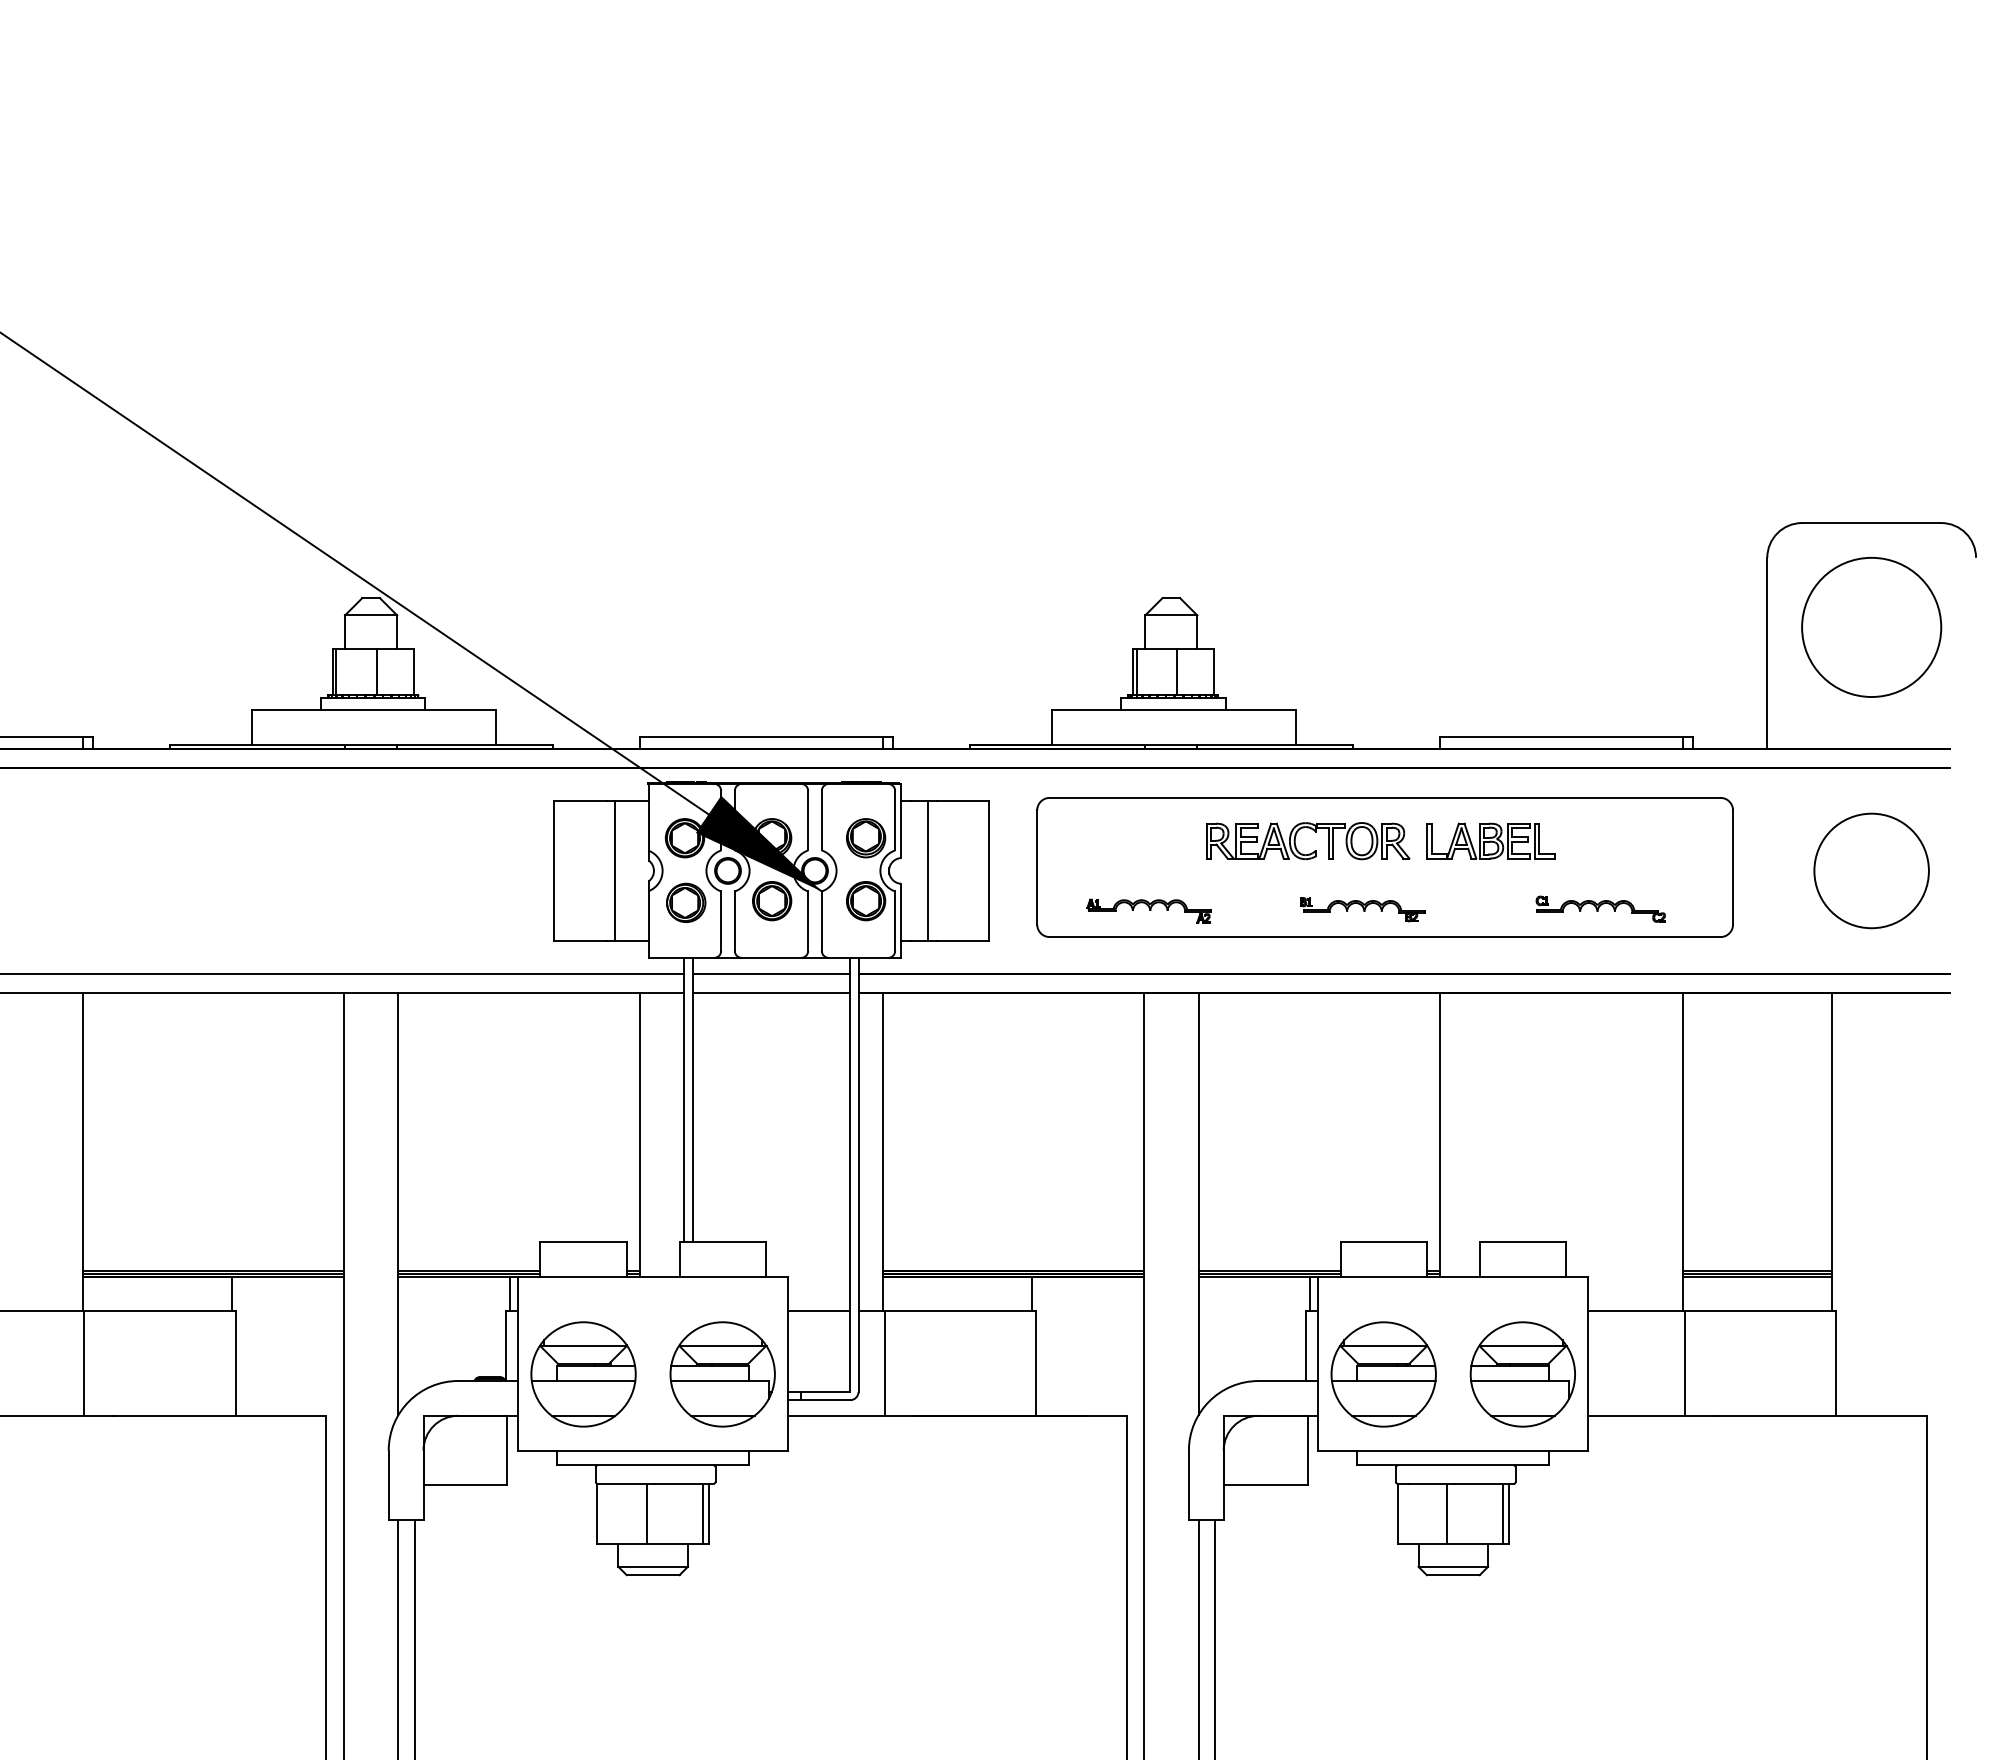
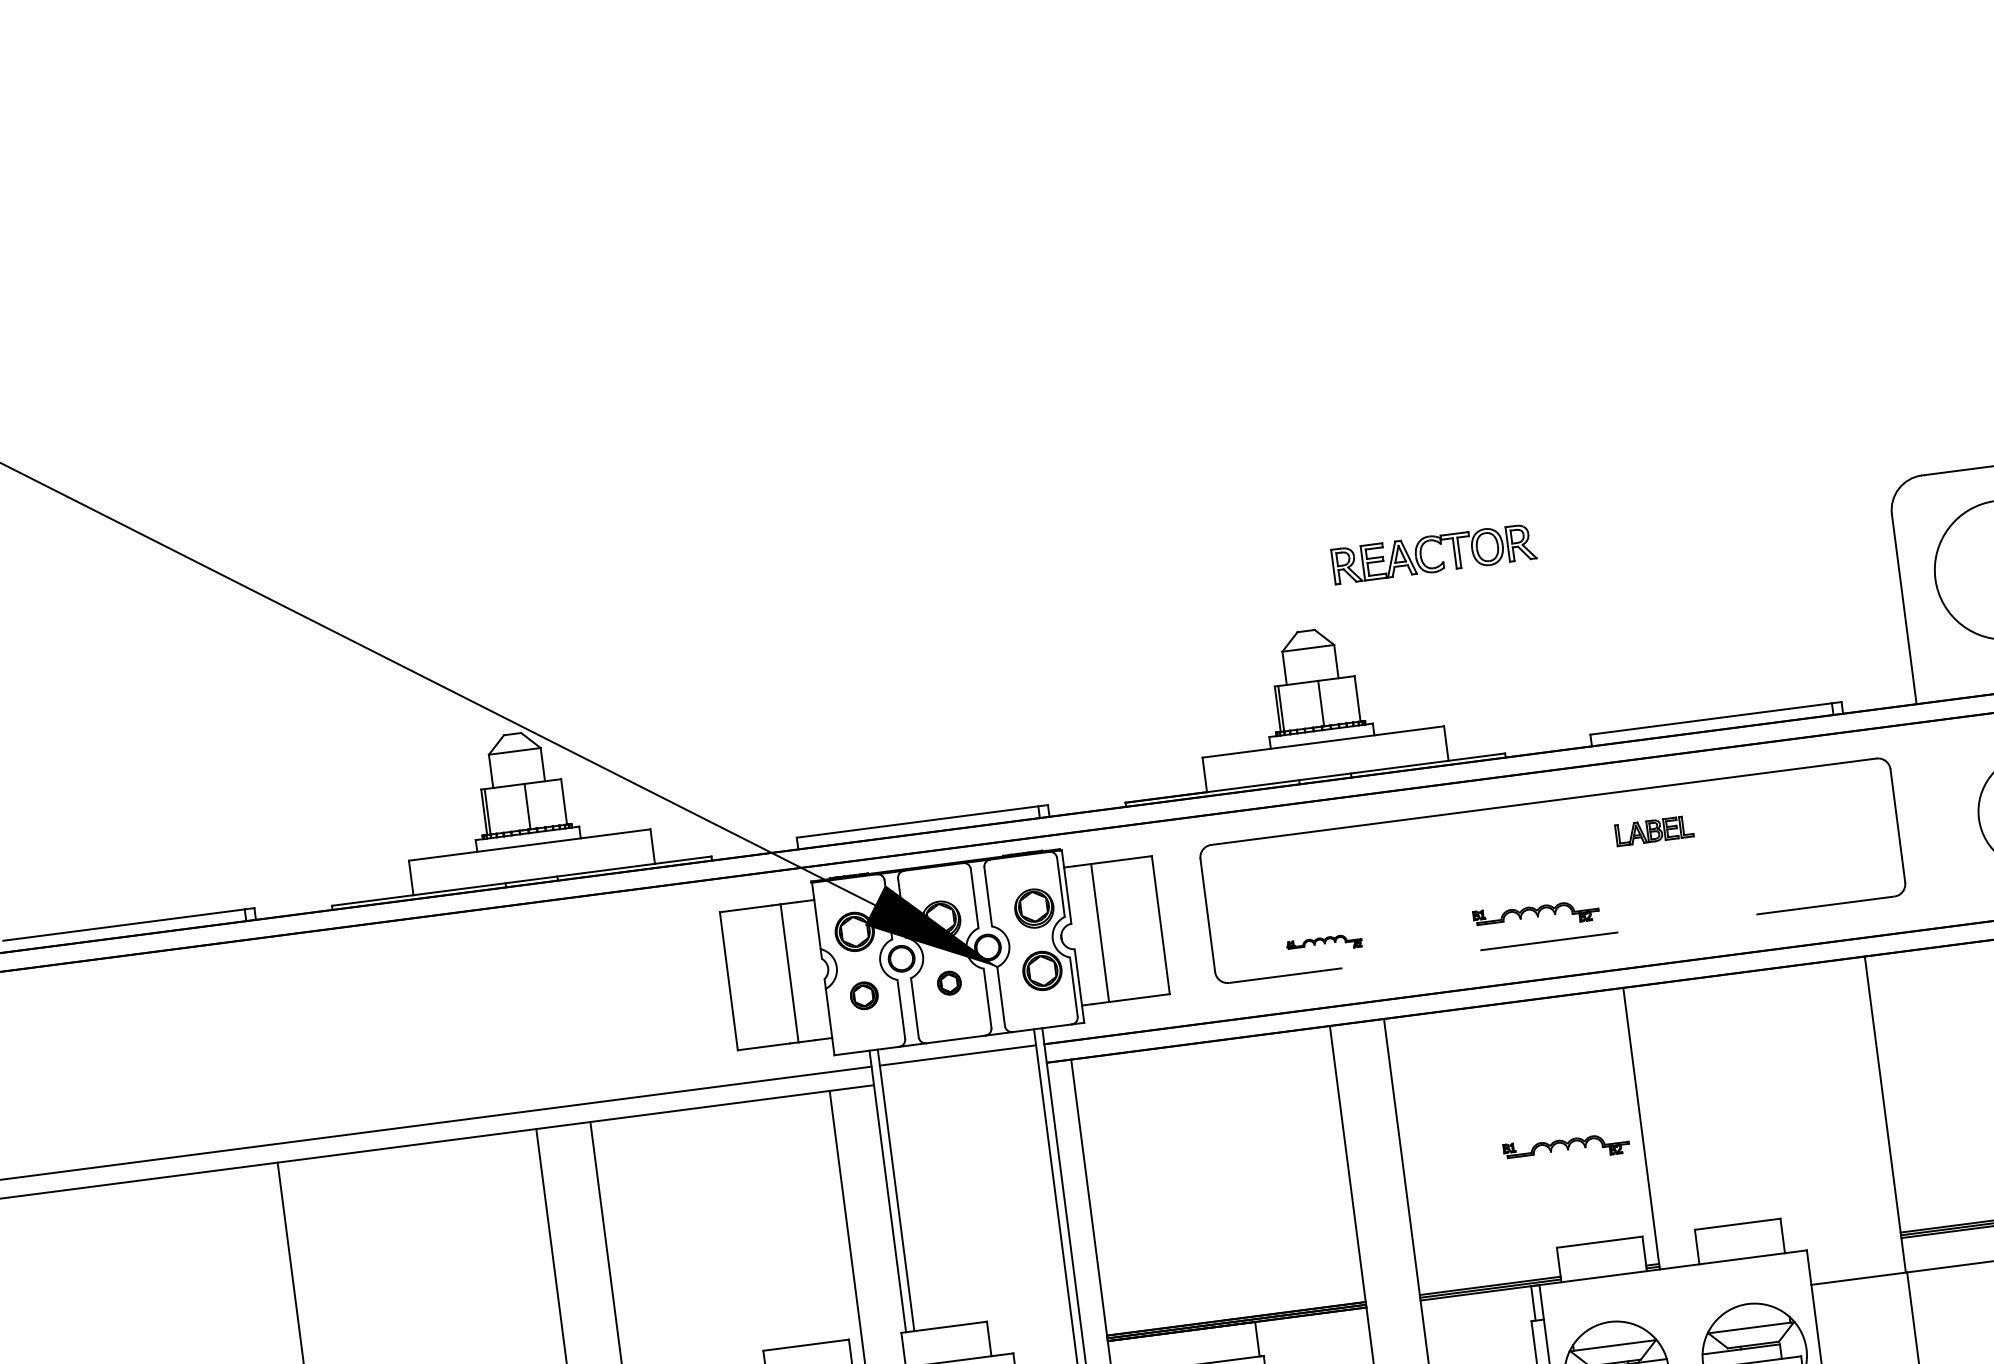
part: (1490, 840) -> (1653, 830), size x0.6
part: (1314, 850) -> (1441, 562), moved
part: (772, 901) -> (949, 983), size x0.6
part: (686, 902) -> (864, 995), size x0.7
part: (1600, 908) -> (1771, 883), removed
part: (1148, 910) -> (1323, 943), size x0.6
line: (1384, 937) -> (1561, 940), solid -> dashed
line: (771, 992) -> (960, 1073), removed
part: (1362, 1144) -> (1566, 1148), added

